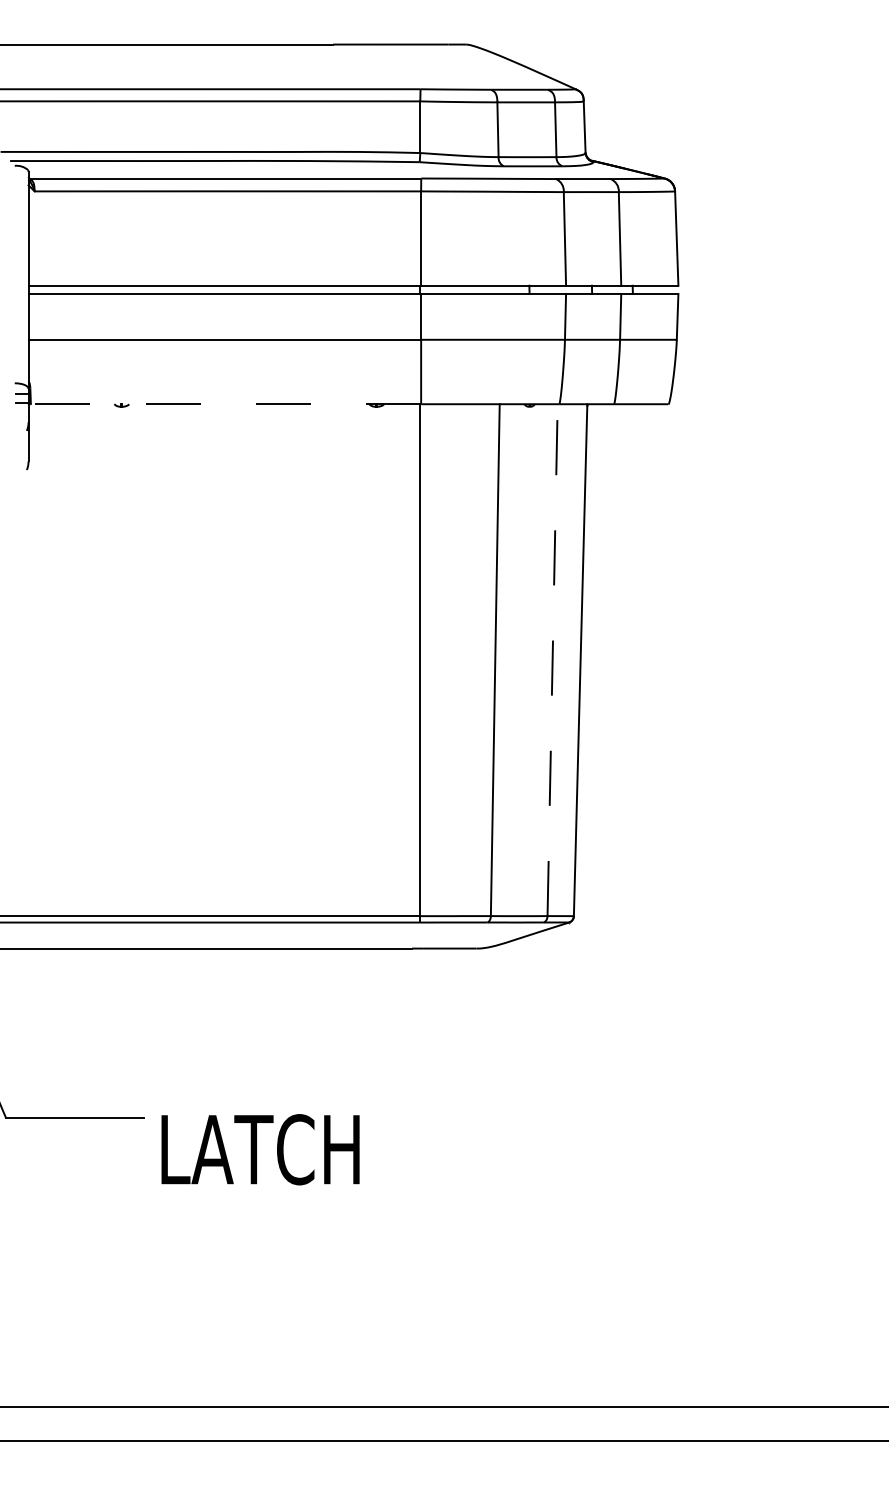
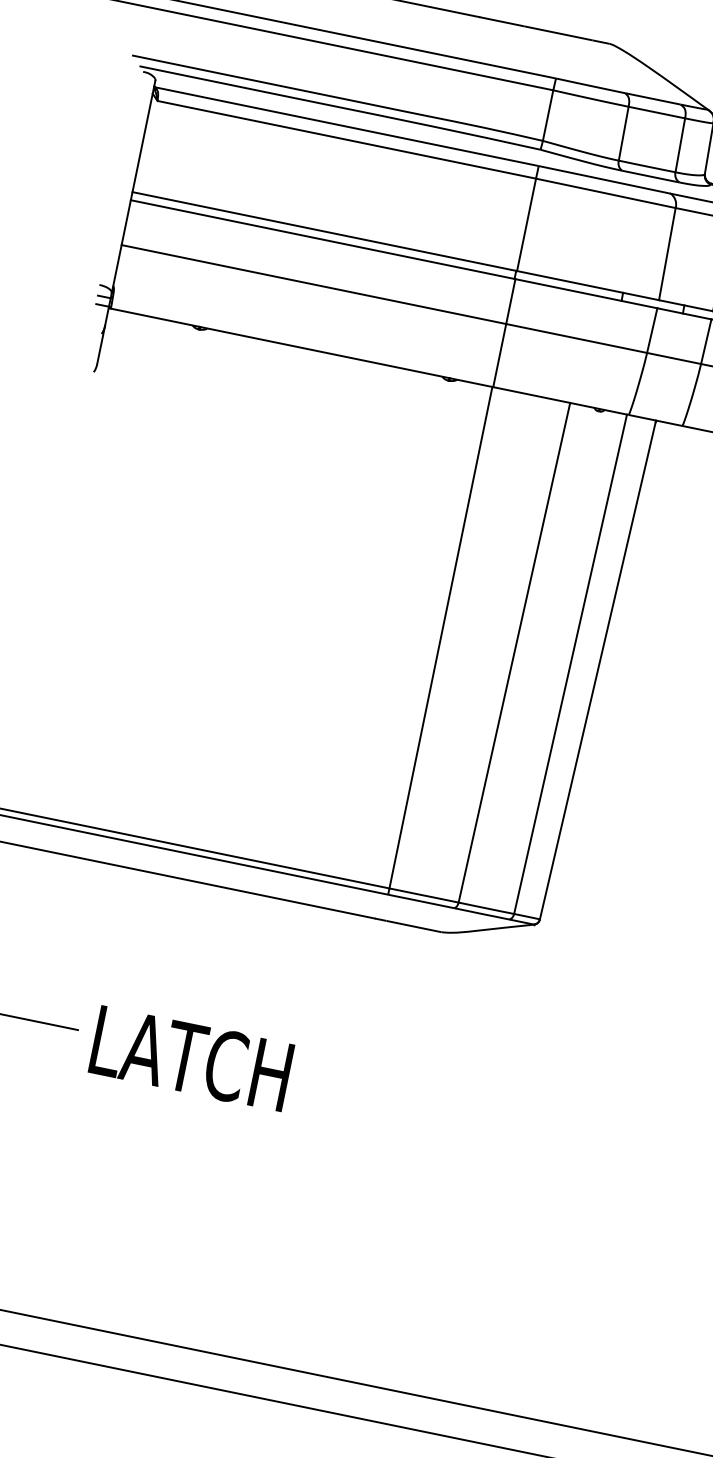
line: (225, 404) -> (301, 348), dashed -> solid
line: (552, 660) -> (570, 664), dashed -> solid
text: (260, 1149) -> (191, 1058), moved

